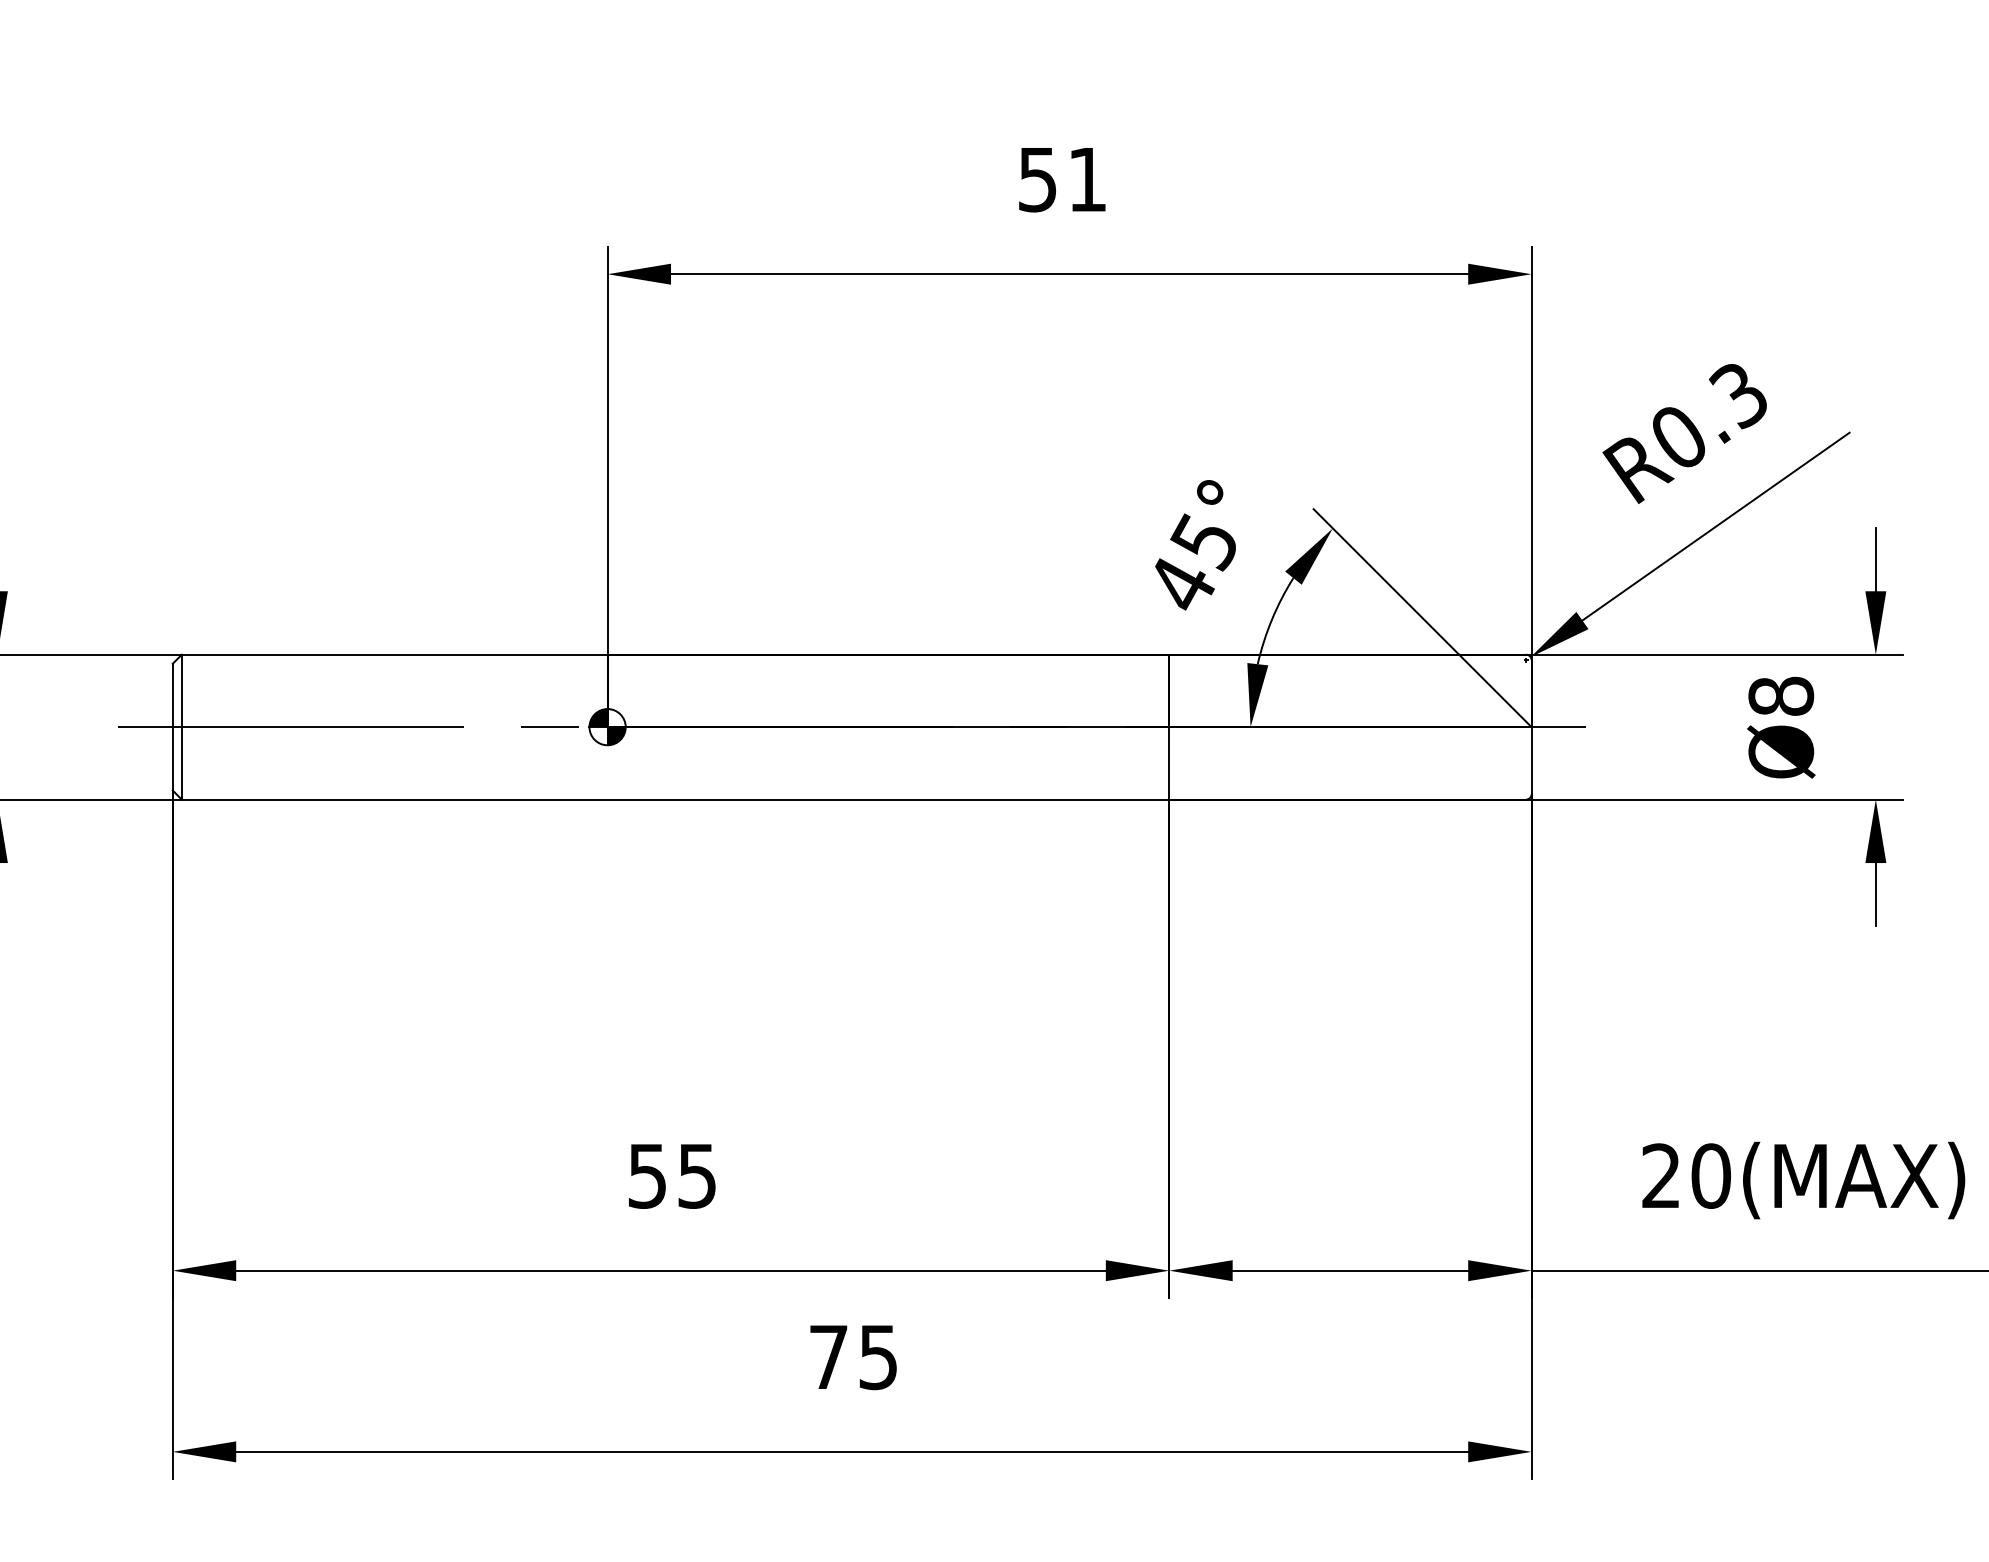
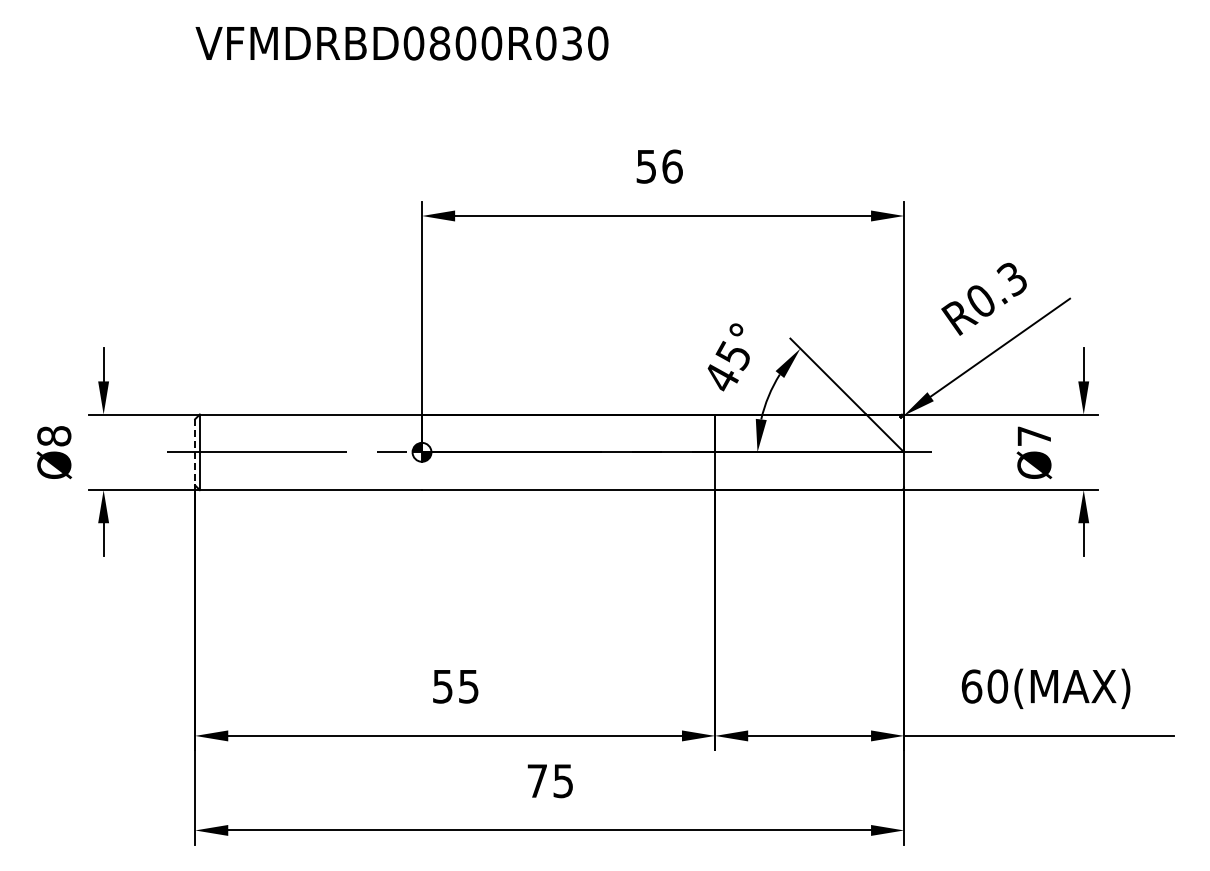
text: (1087, 179) -> (672, 166), 51 -> 56
text: (1781, 696) -> (1034, 436), Ø8 -> Ø7
line: (173, 727) -> (195, 452), solid -> dashed
text: (1660, 1175) -> (971, 686), 20(MAX) -> 60(MAX)

